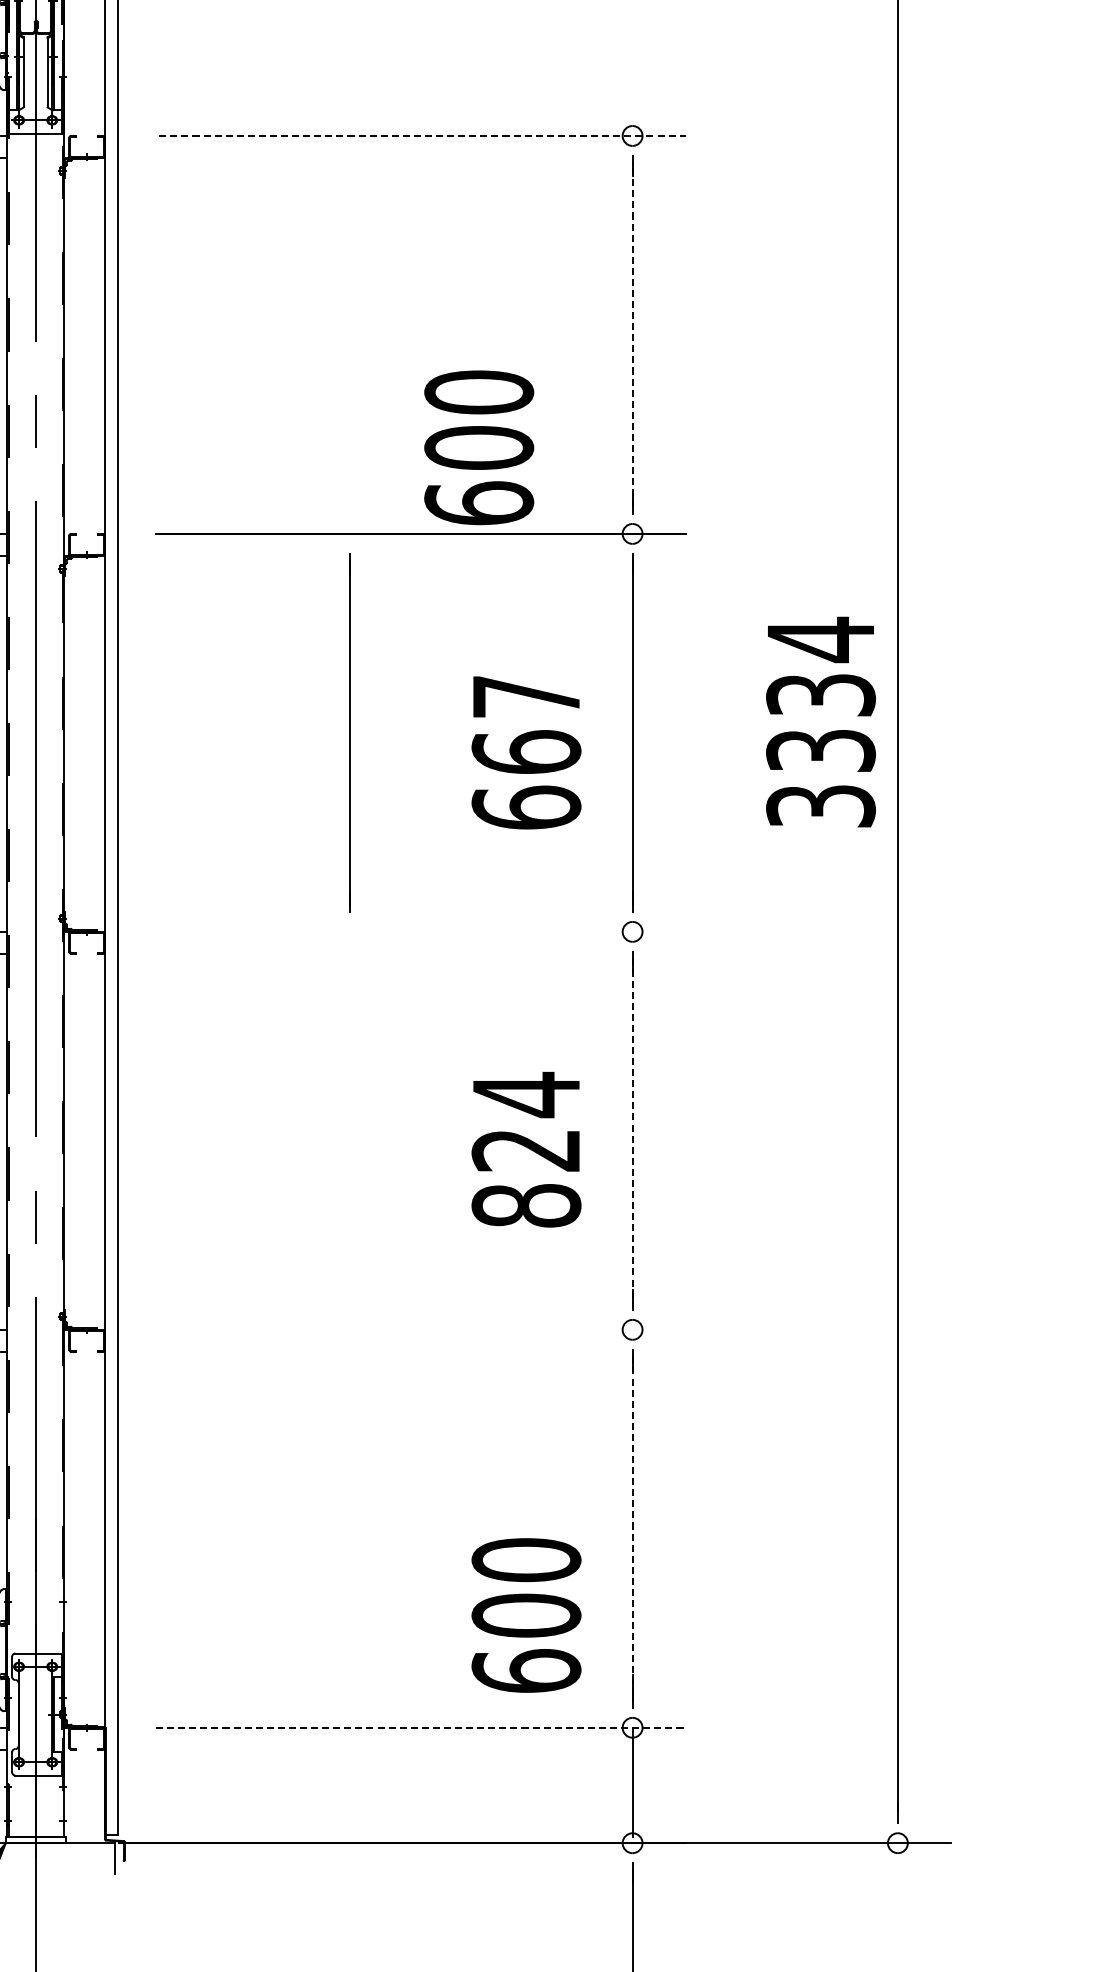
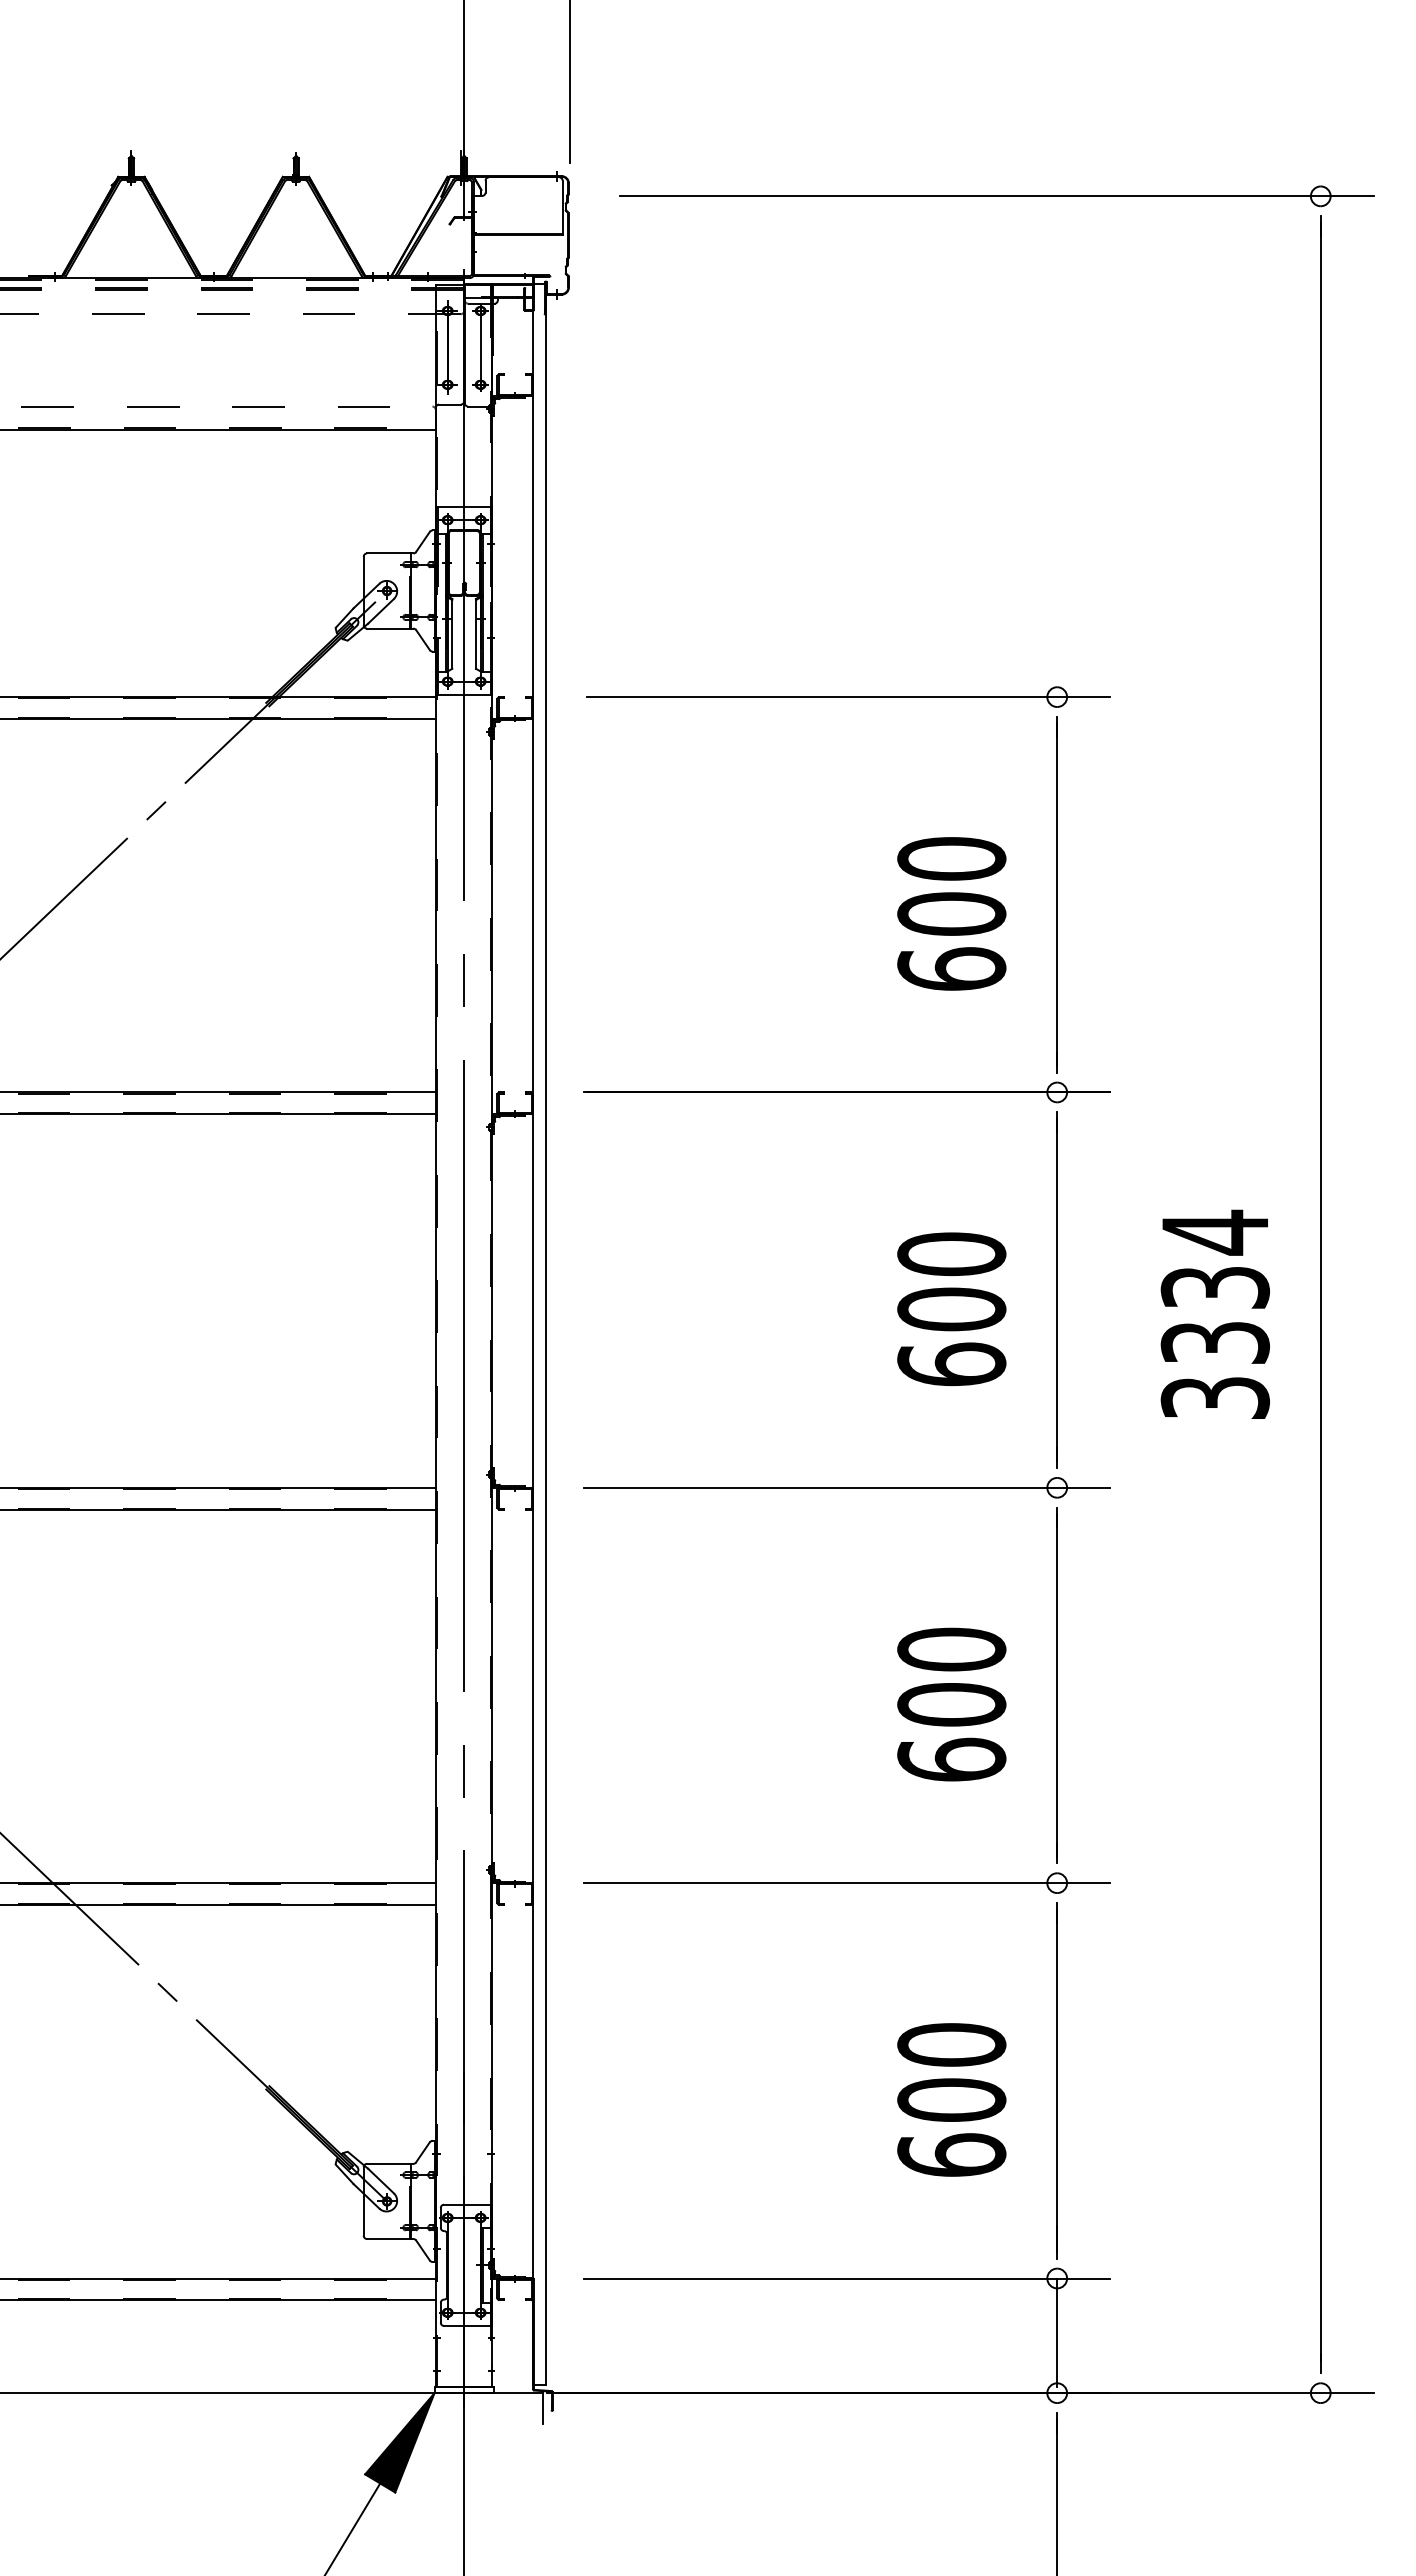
line: (422, 136) -> (848, 697), dashed -> solid
line: (632, 334) -> (1057, 894), dashed -> solid
text: (478, 447) -> (951, 913), moved
text: (820, 721) -> (1214, 1313), moved
text: (526, 724) -> (951, 1281), 667 -> 600
line: (349, 732) -> (775, 1289), removed
line: (420, 931) -> (846, 1487), added
line: (632, 1130) -> (1057, 1685), dashed -> solid
text: (526, 1148) -> (951, 1703), 824 -> 600
line: (420, 1330) -> (846, 1883), added
line: (632, 1529) -> (1057, 2081), dashed -> solid
text: (526, 1615) -> (951, 2099), moved
line: (421, 1727) -> (847, 2278), dashed -> solid

